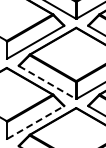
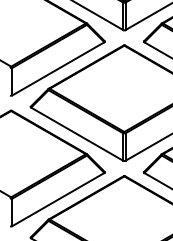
line: (47, 82) -> (77, 134), dashed -> solid
line: (35, 122) -> (57, 199), dashed -> solid

